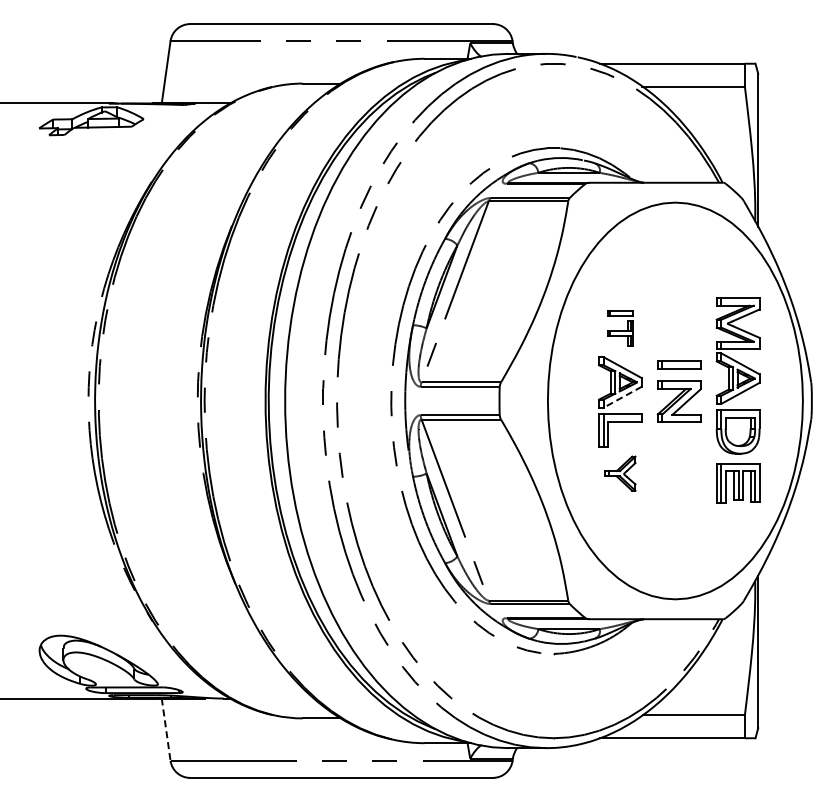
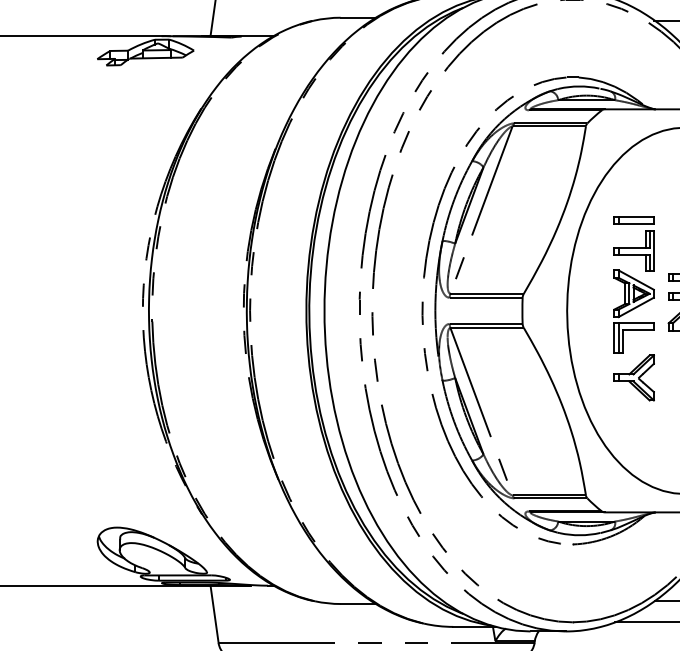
part: (620, 328) -> (634, 243), size x1.67
line: (622, 397) -> (636, 307), dashed -> solid
part: (620, 473) -> (634, 377), size x1.43
line: (166, 730) -> (214, 615), dashed -> solid

